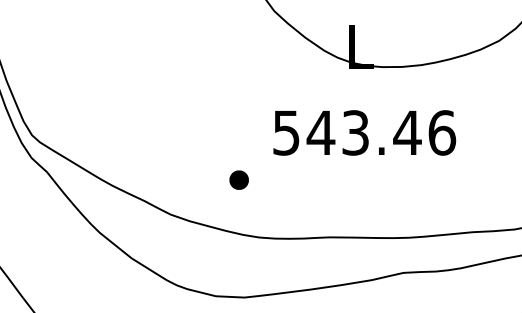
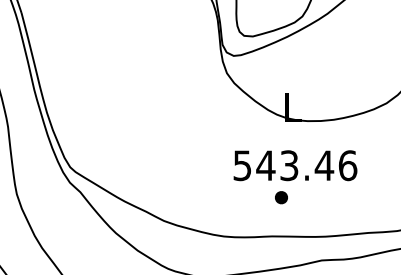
part: (239, 179) -> (281, 197), moved

